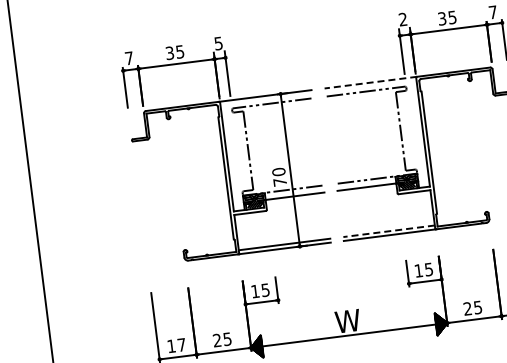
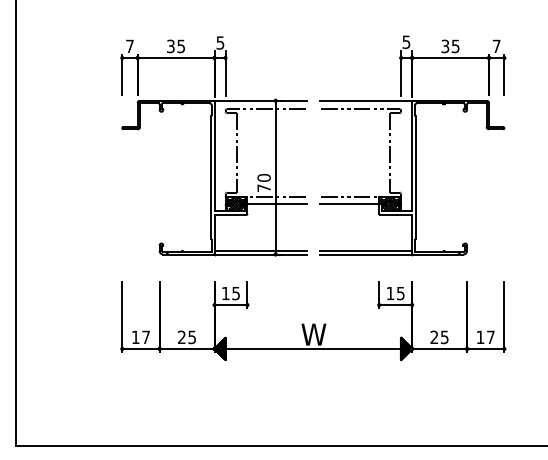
text: (403, 18) -> (406, 41), 2 -> 5
line: (370, 82) -> (366, 100), dashed -> solid
line: (388, 231) -> (365, 250), dashed -> solid

